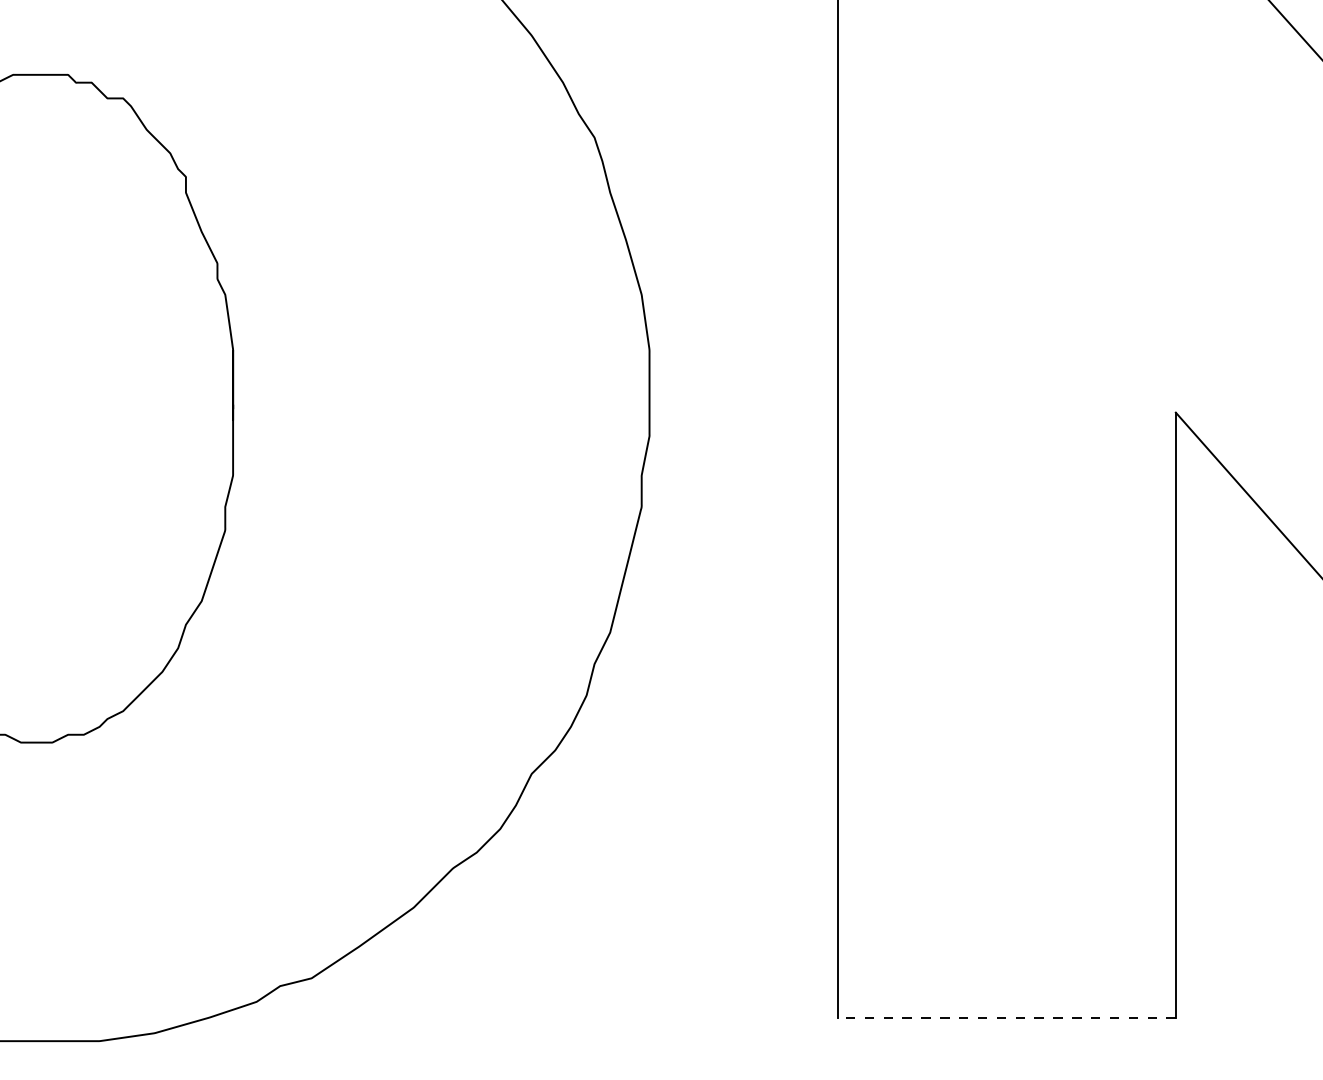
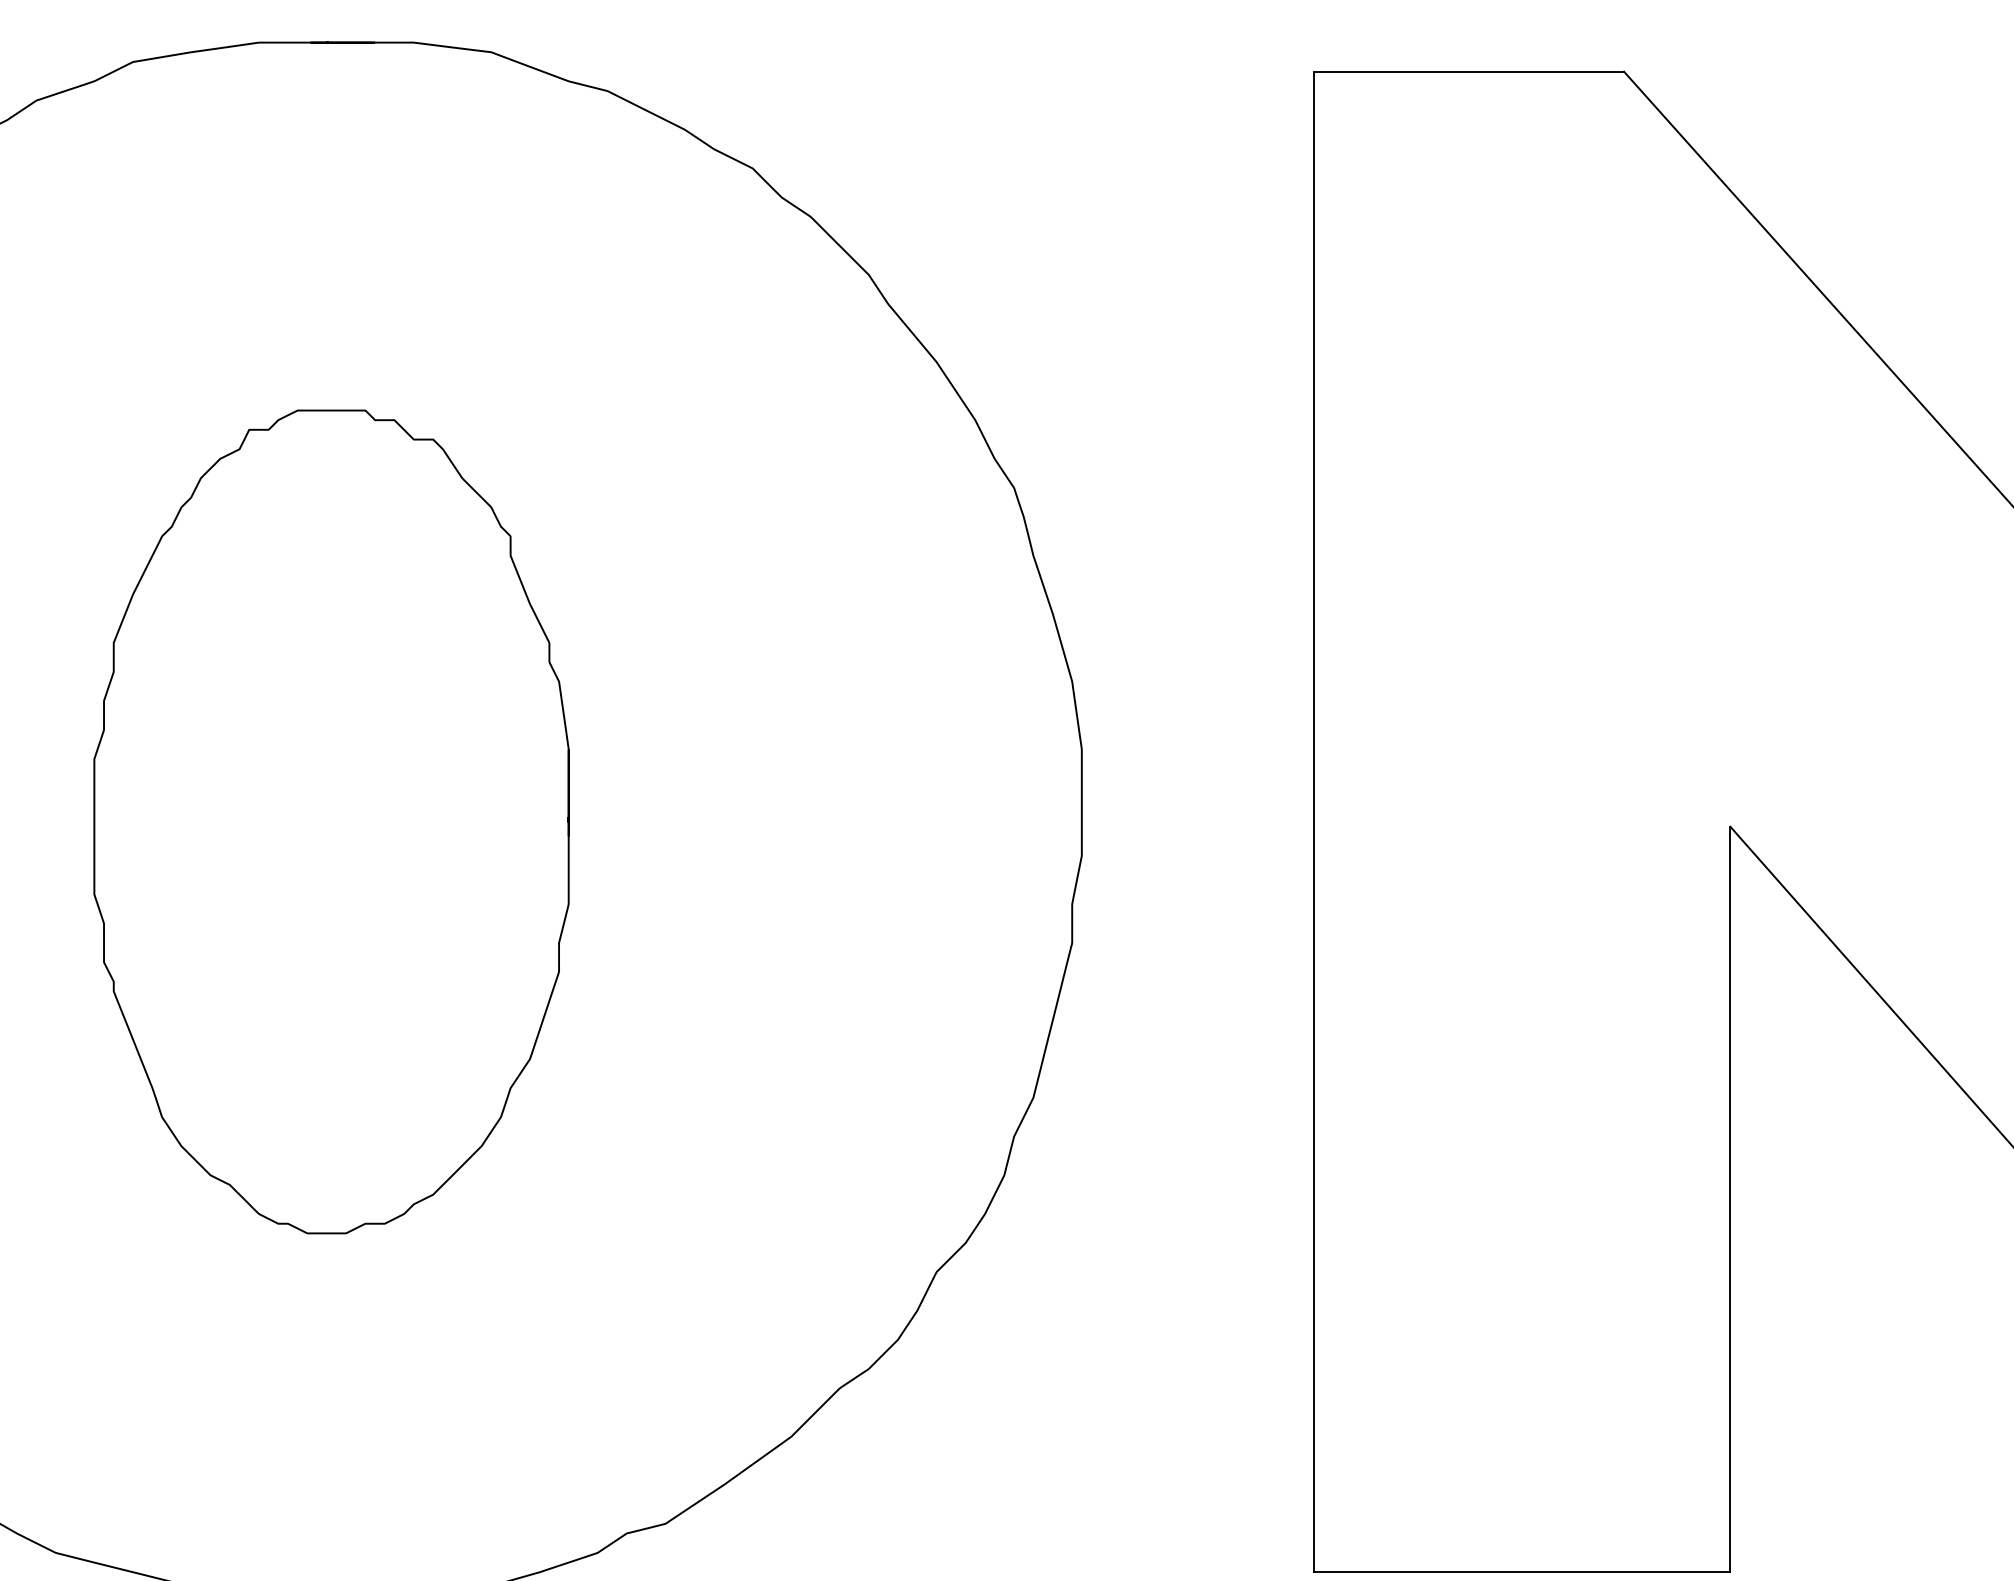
line: (1006, 1017) -> (1521, 1572), dashed -> solid

